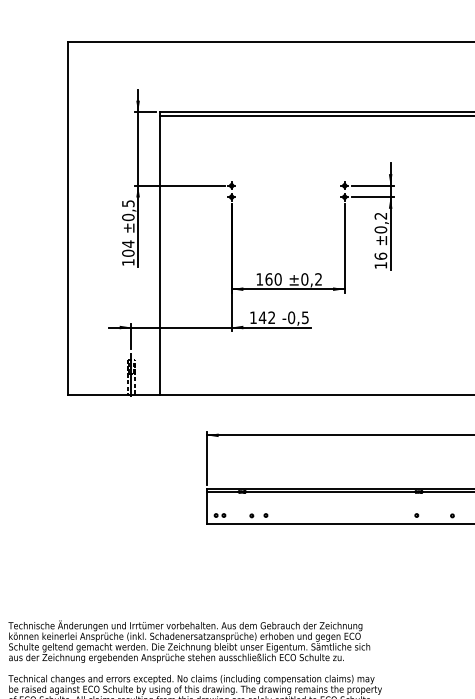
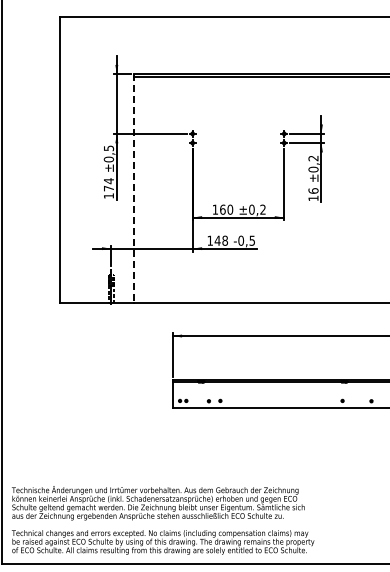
text: (127, 253) -> (108, 188), 104 -> 174
line: (159, 254) -> (134, 189), solid -> dashed
text: (271, 317) -> (224, 240), 142 -> 148

